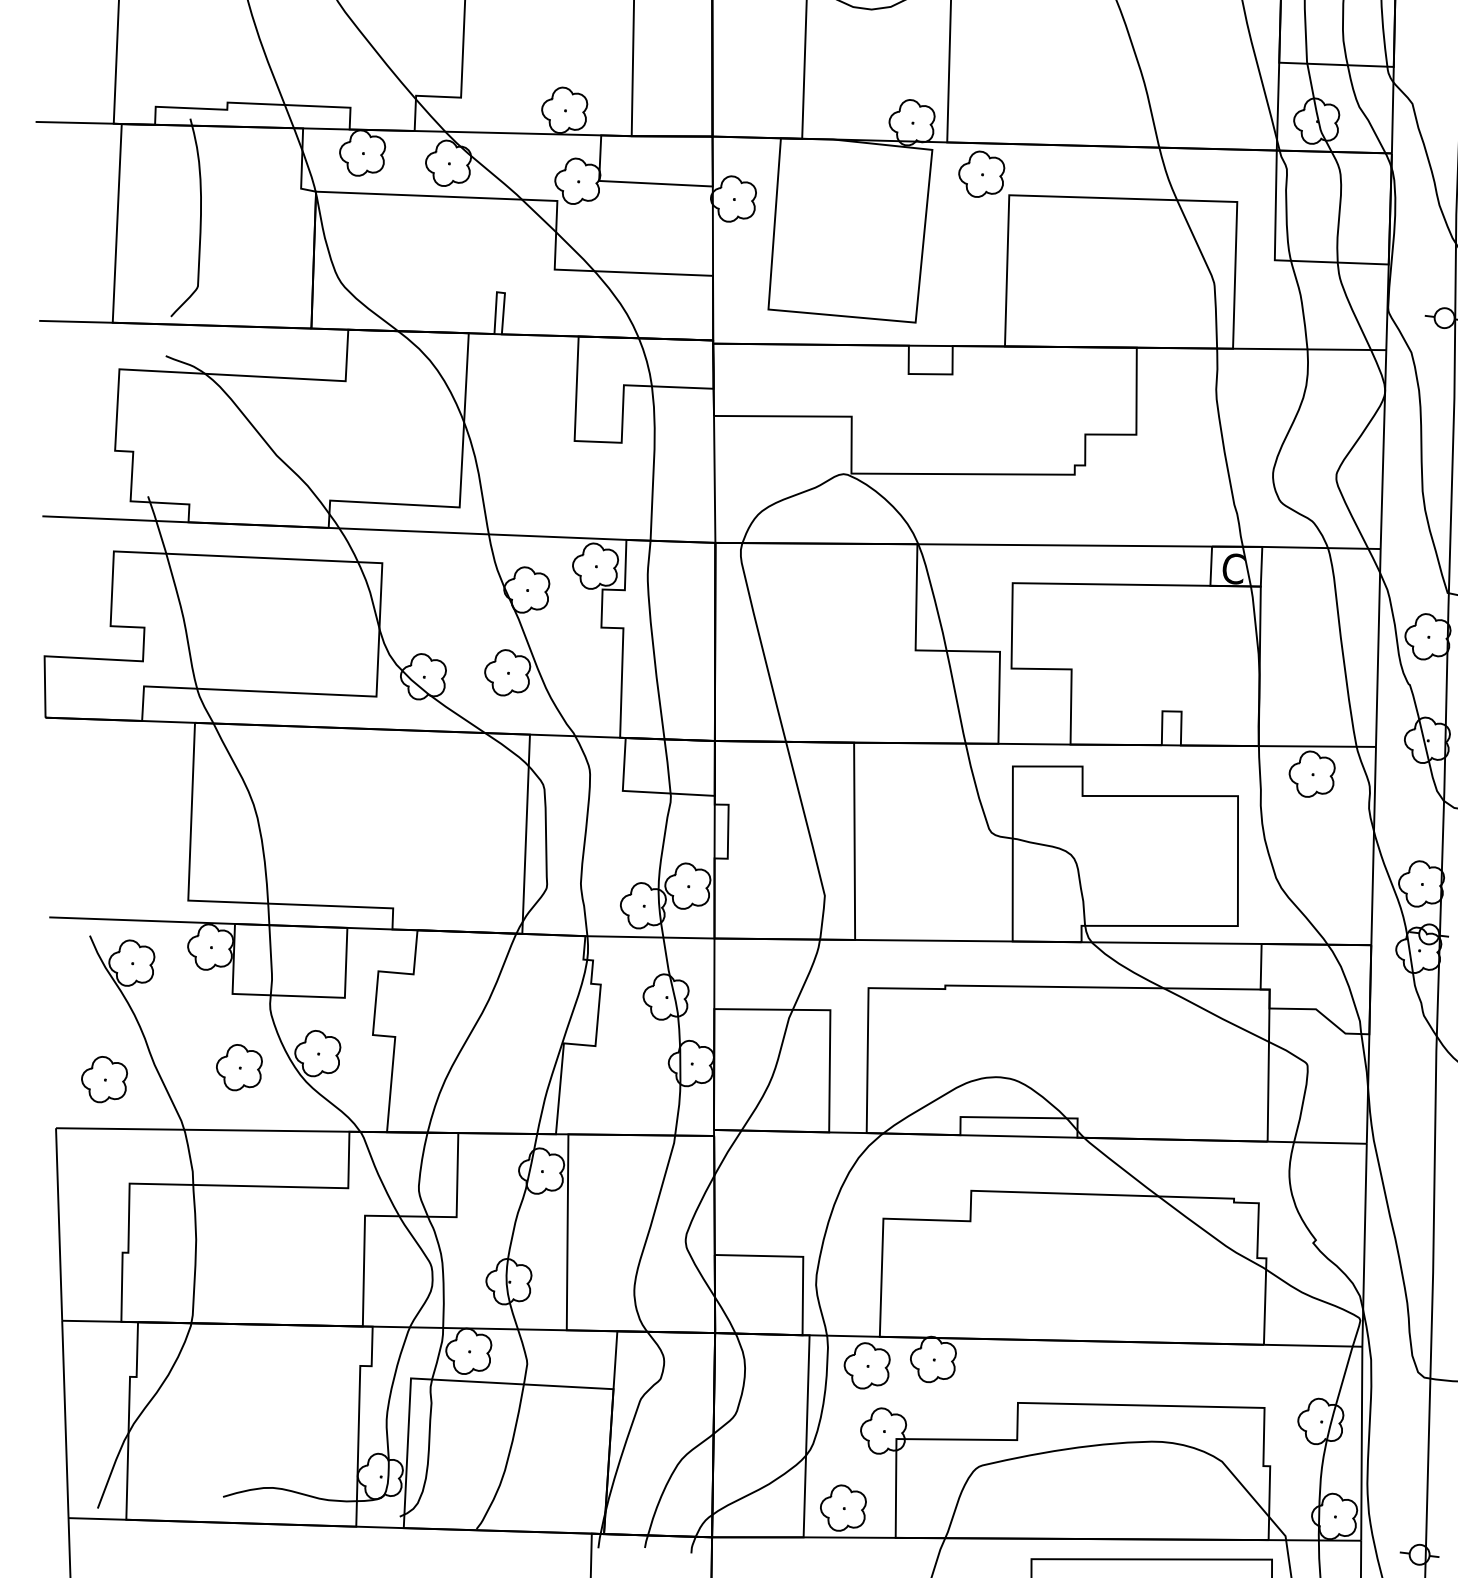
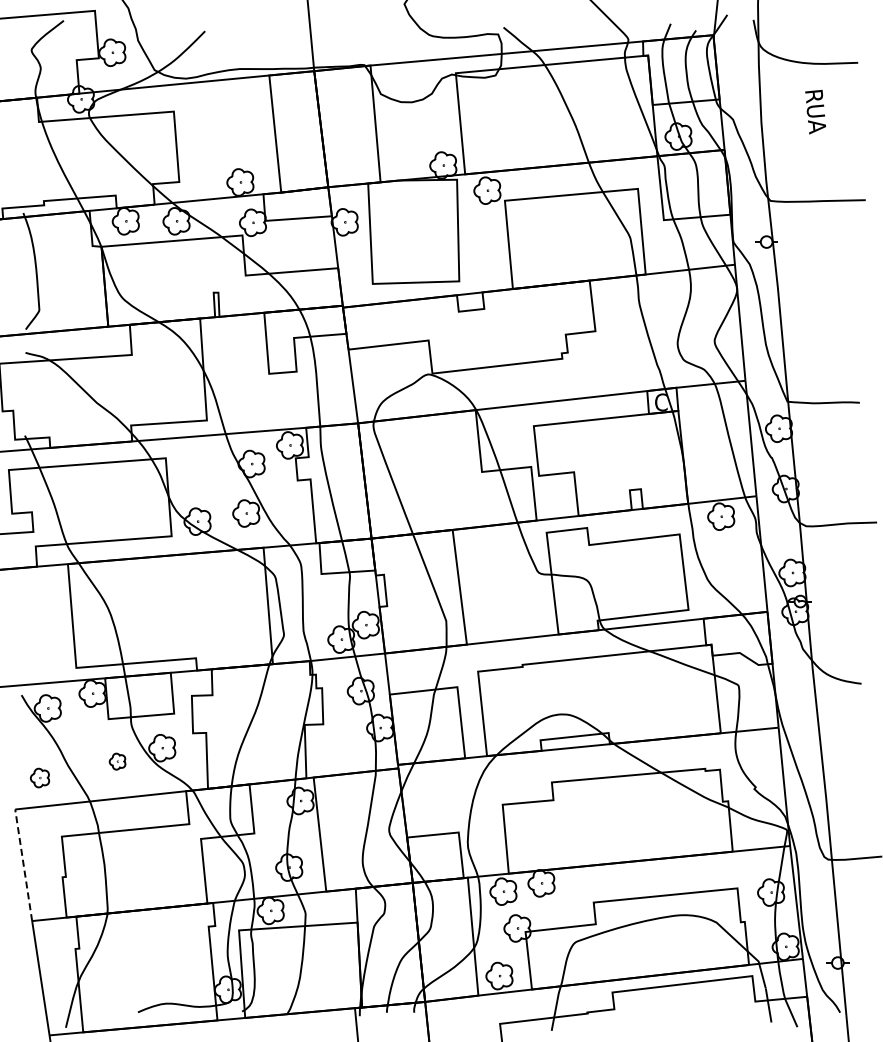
part: (239, 1067) -> (117, 761), size x0.6
part: (103, 1078) -> (39, 777), size x0.7
line: (58, 1223) -> (23, 864), solid -> dashed

